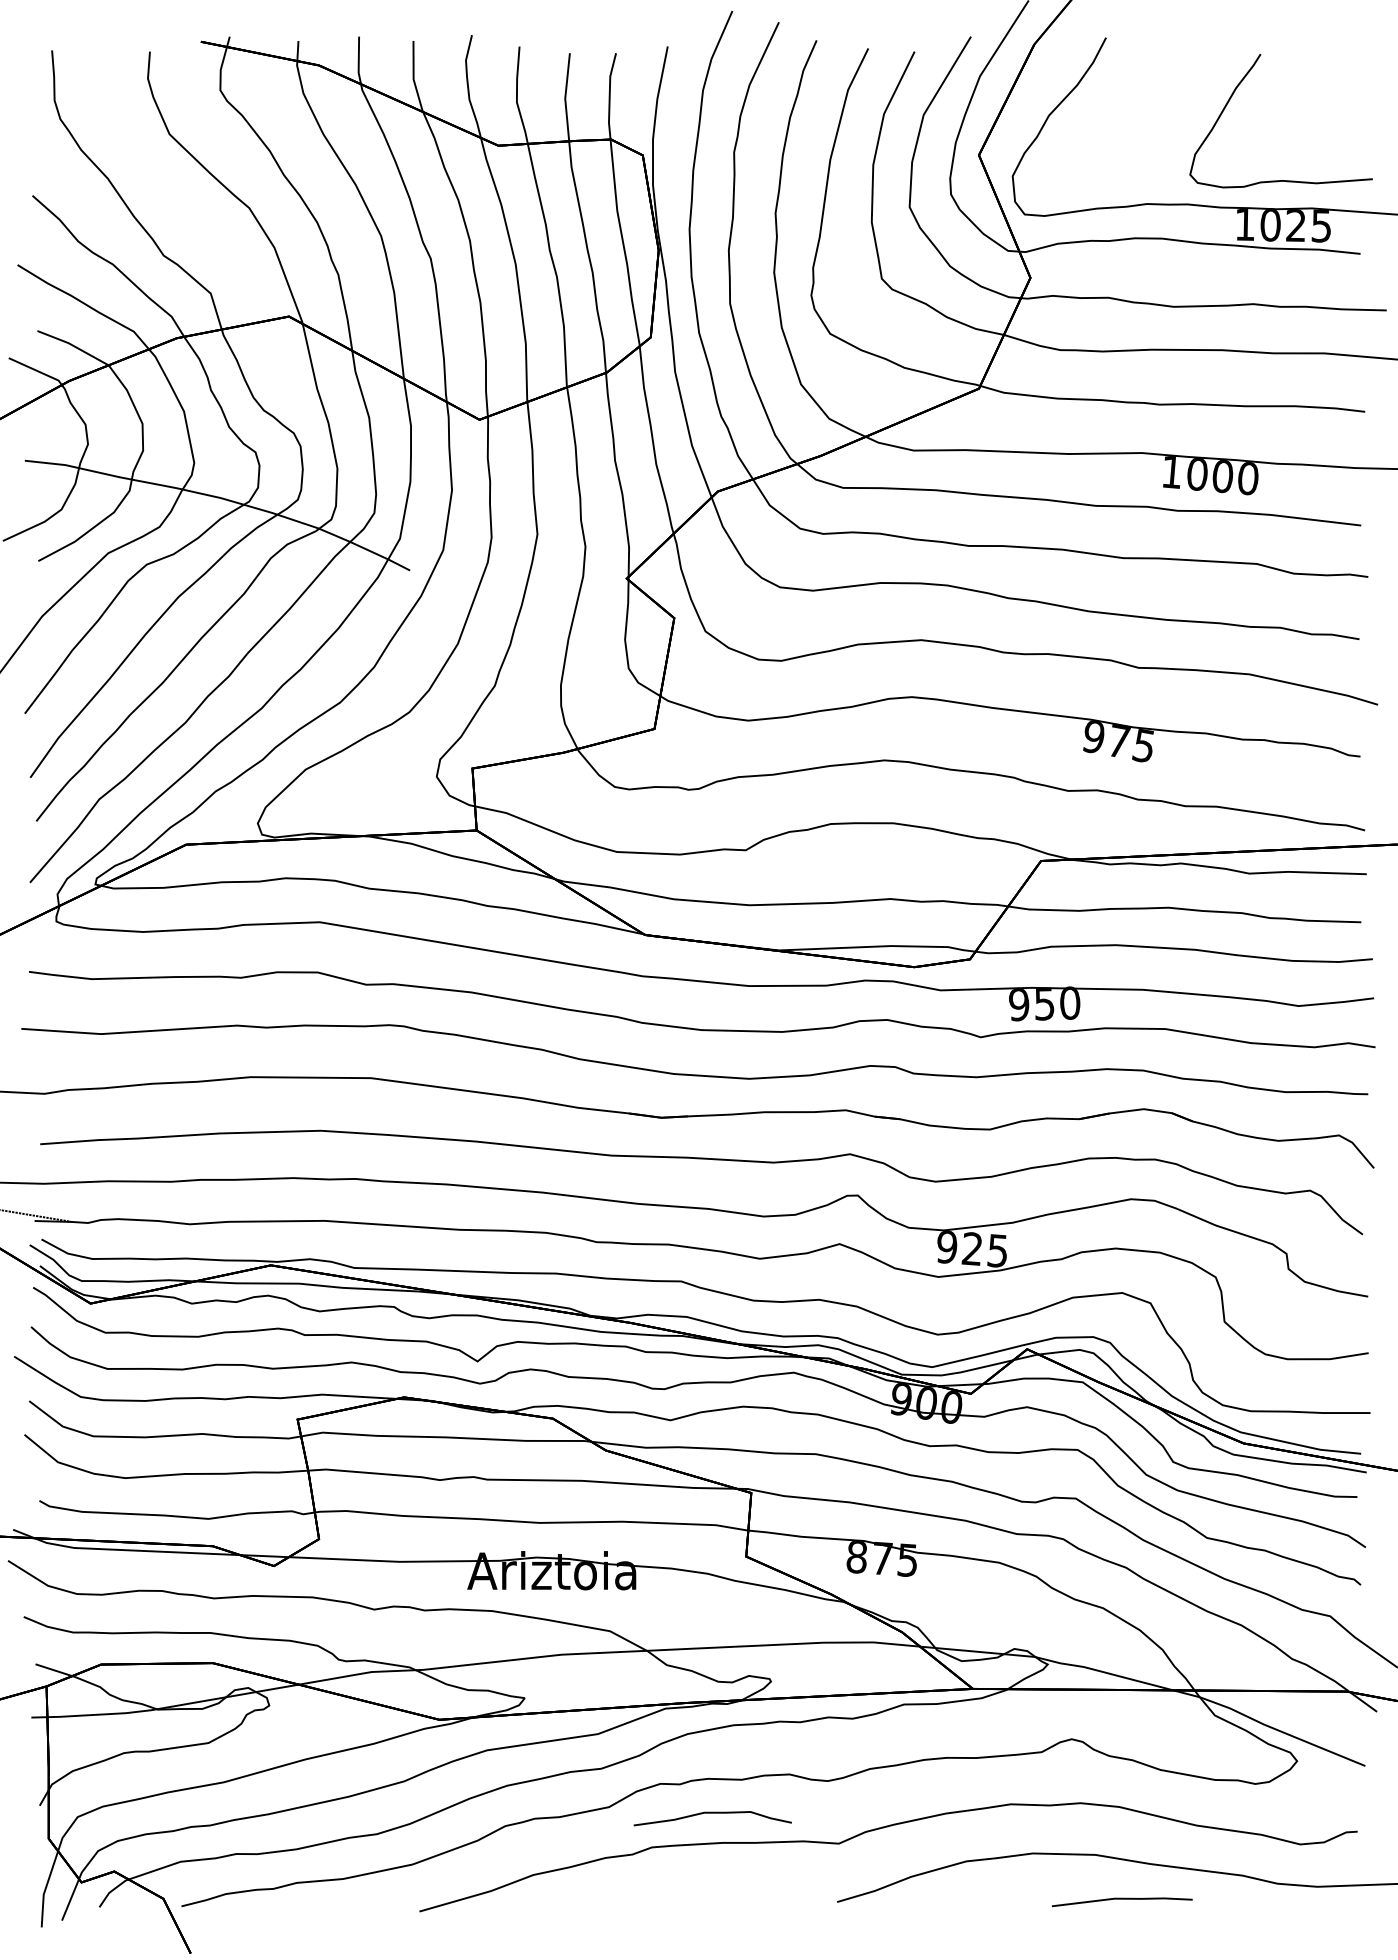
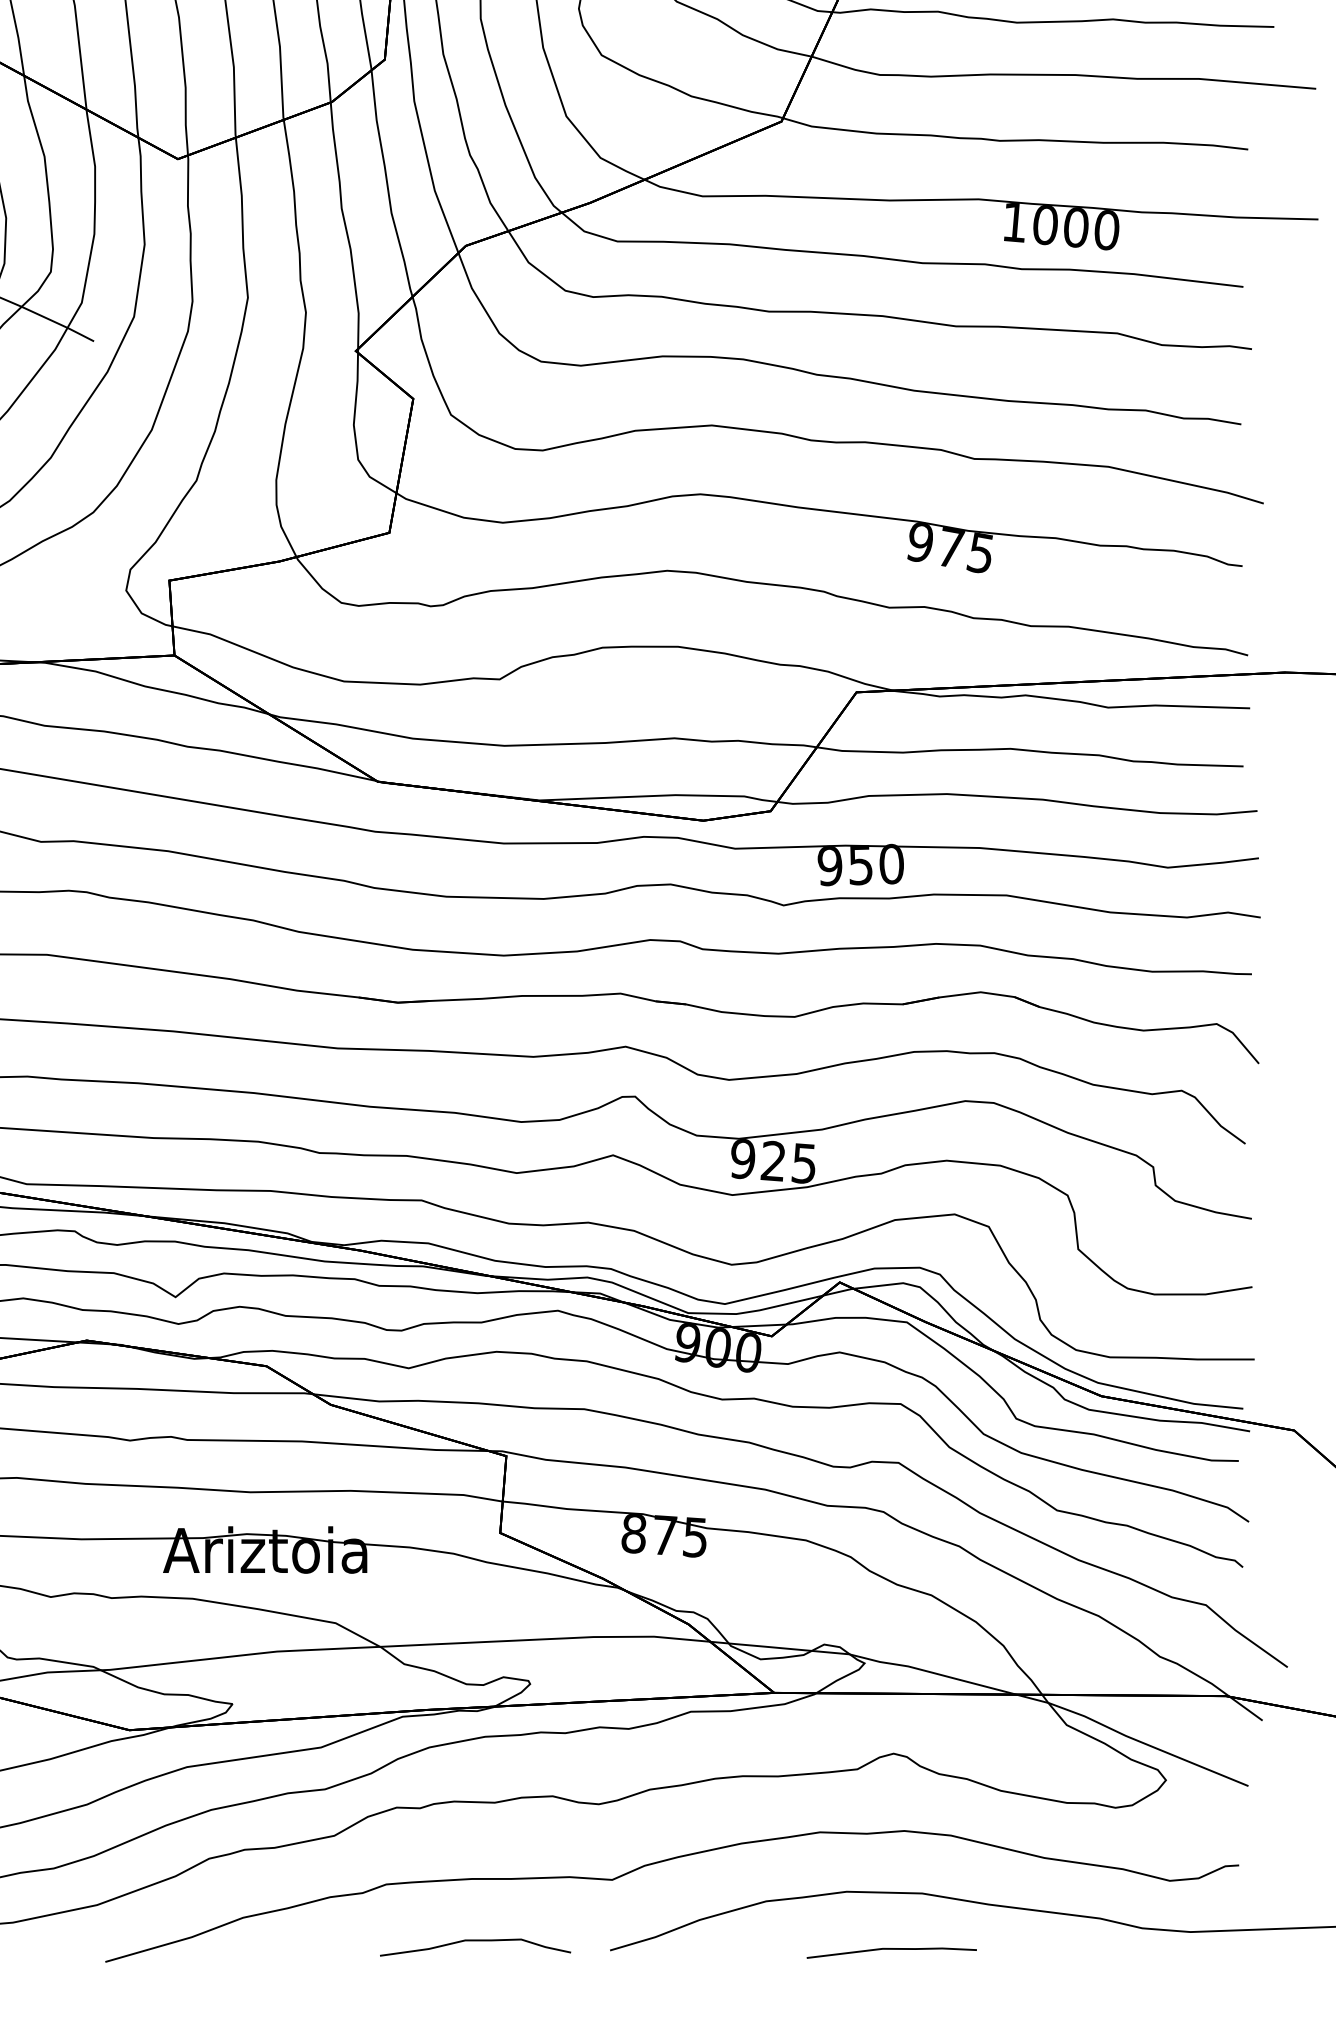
curve: (712, 1813) -> (475, 1941), moved
line: (1121, 1899) -> (890, 1949), moved

